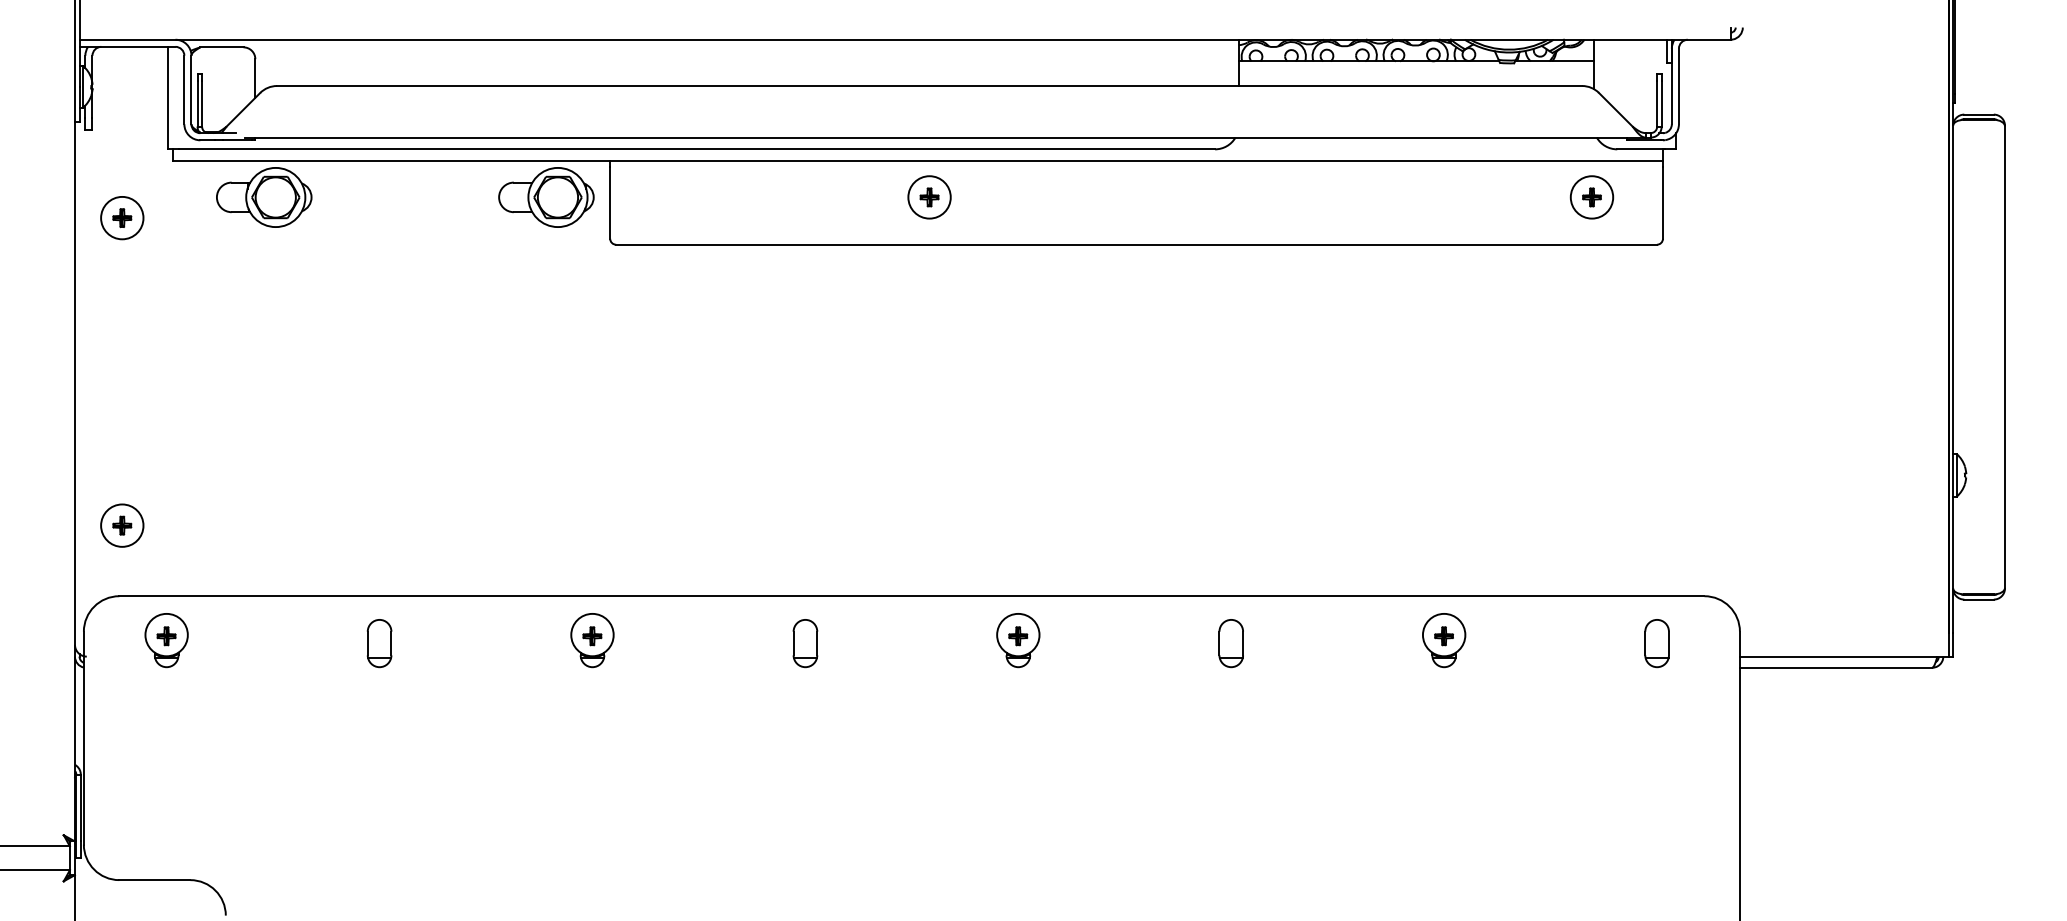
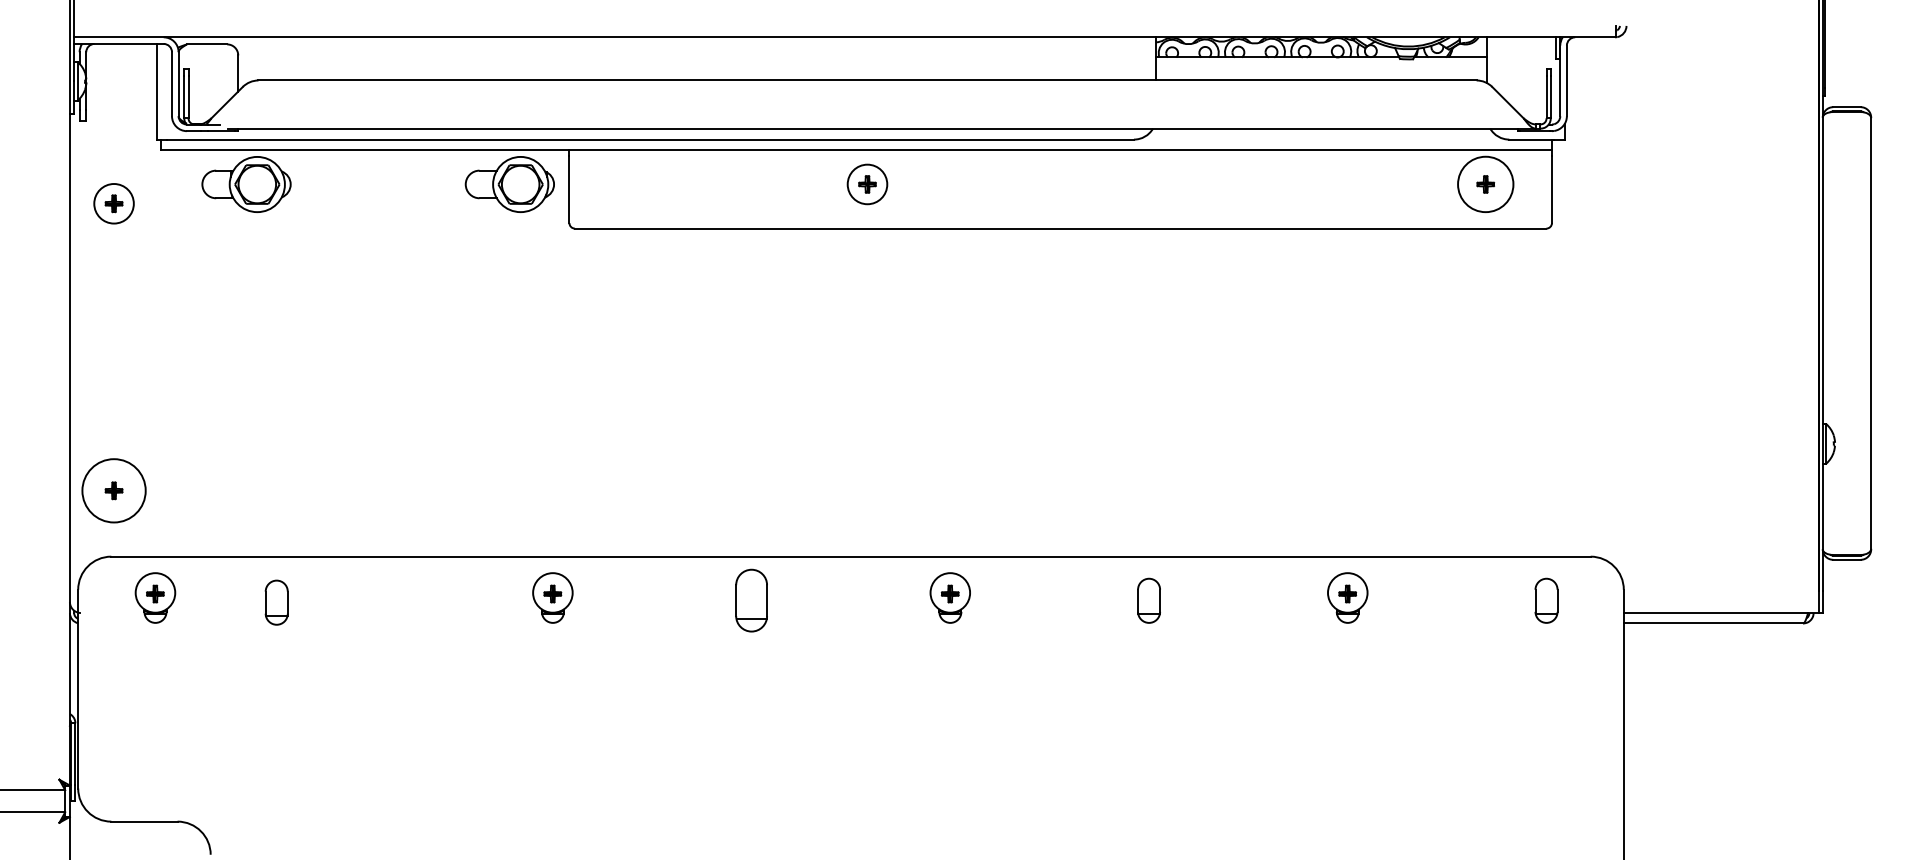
circle: (1591, 197) -> (1485, 184), size x1.4
circle: (122, 525) -> (114, 490), size x1.6
part: (379, 643) -> (276, 602), moved
part: (805, 643) -> (751, 600), size x1.4

